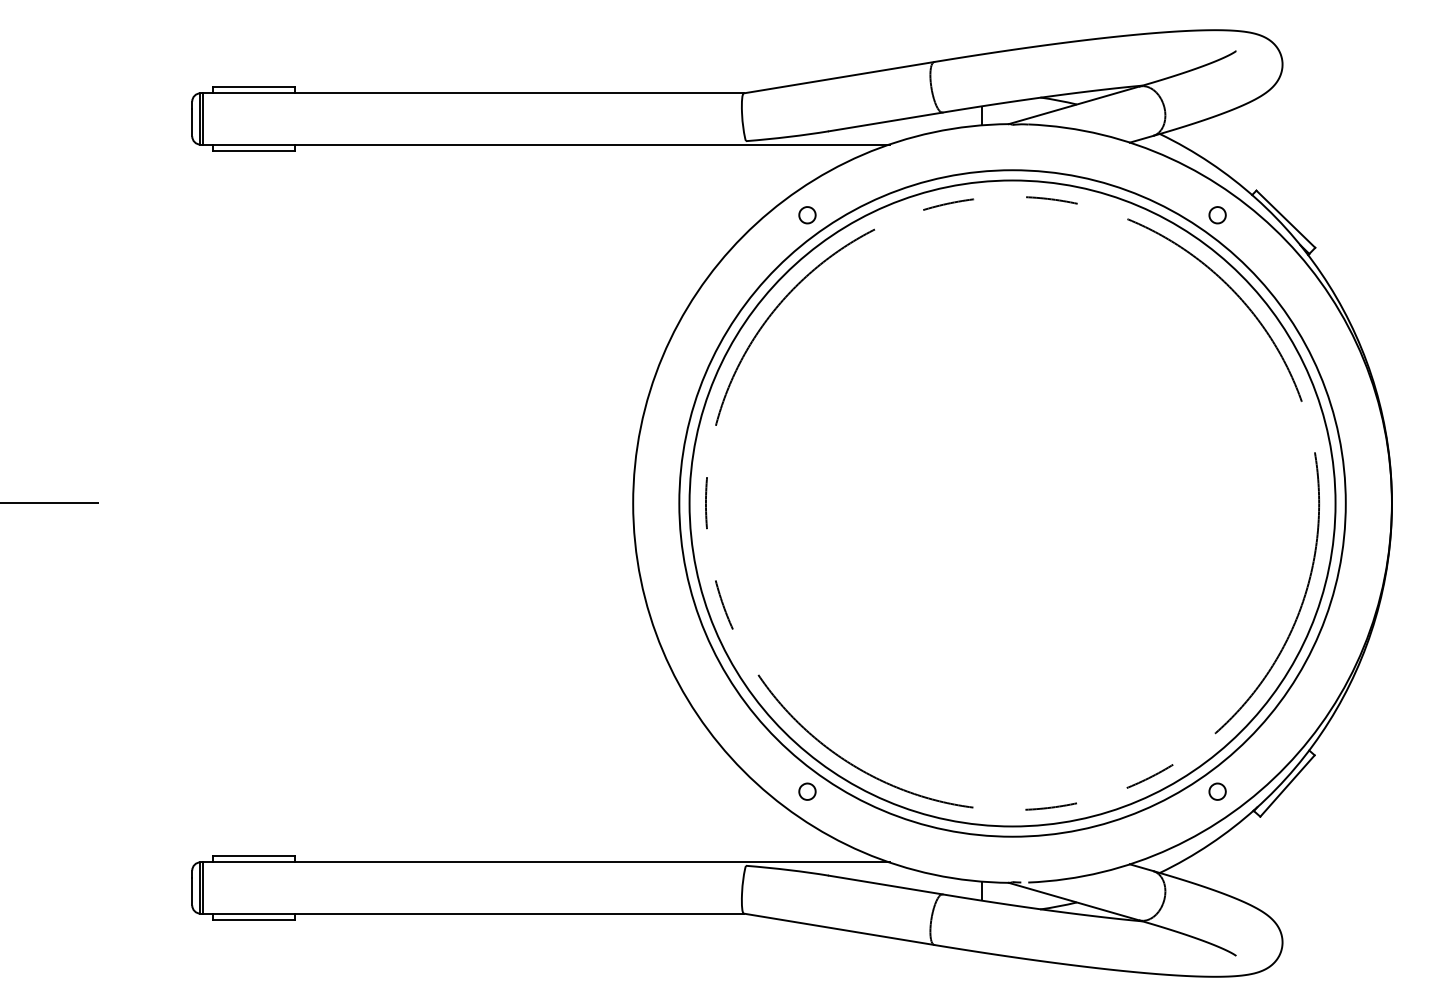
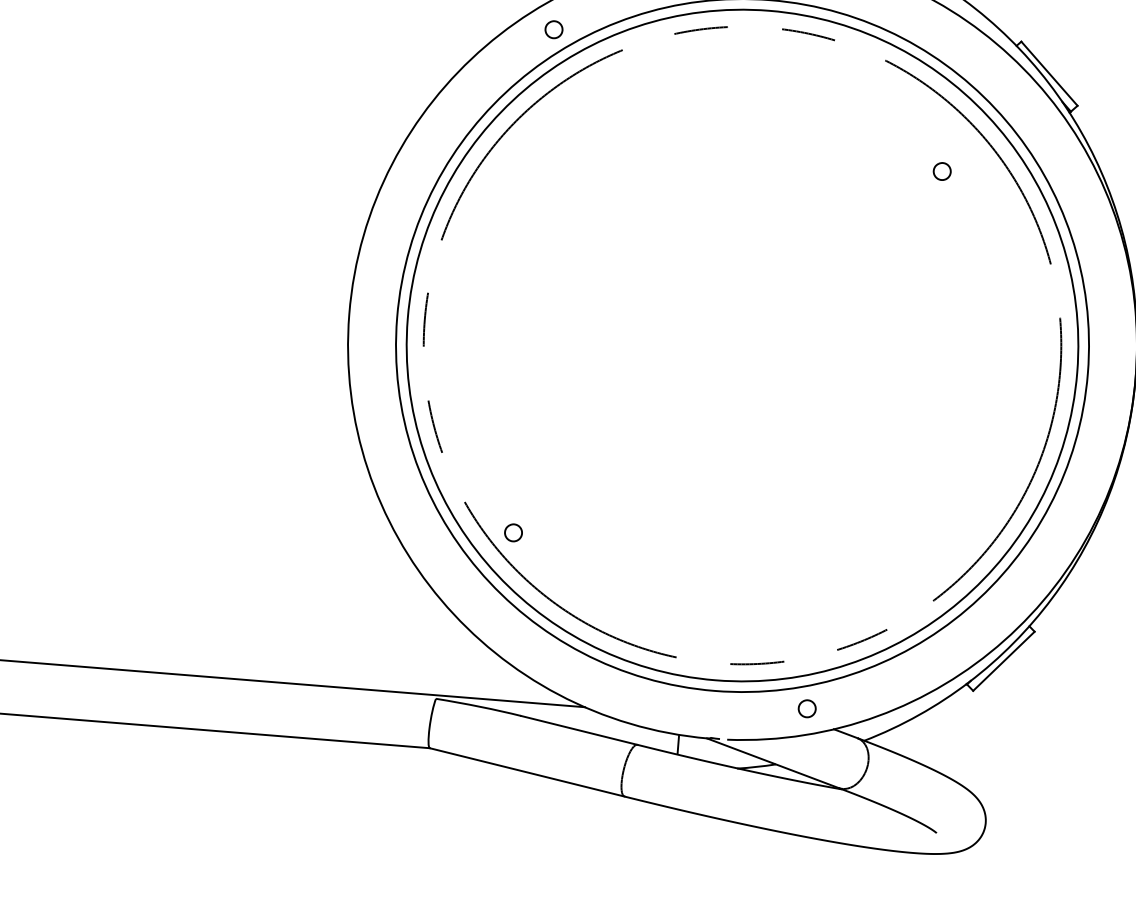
part: (1217, 215) -> (942, 171), moved
part: (807, 791) -> (513, 532), moved
part: (1217, 791) -> (807, 708), moved

